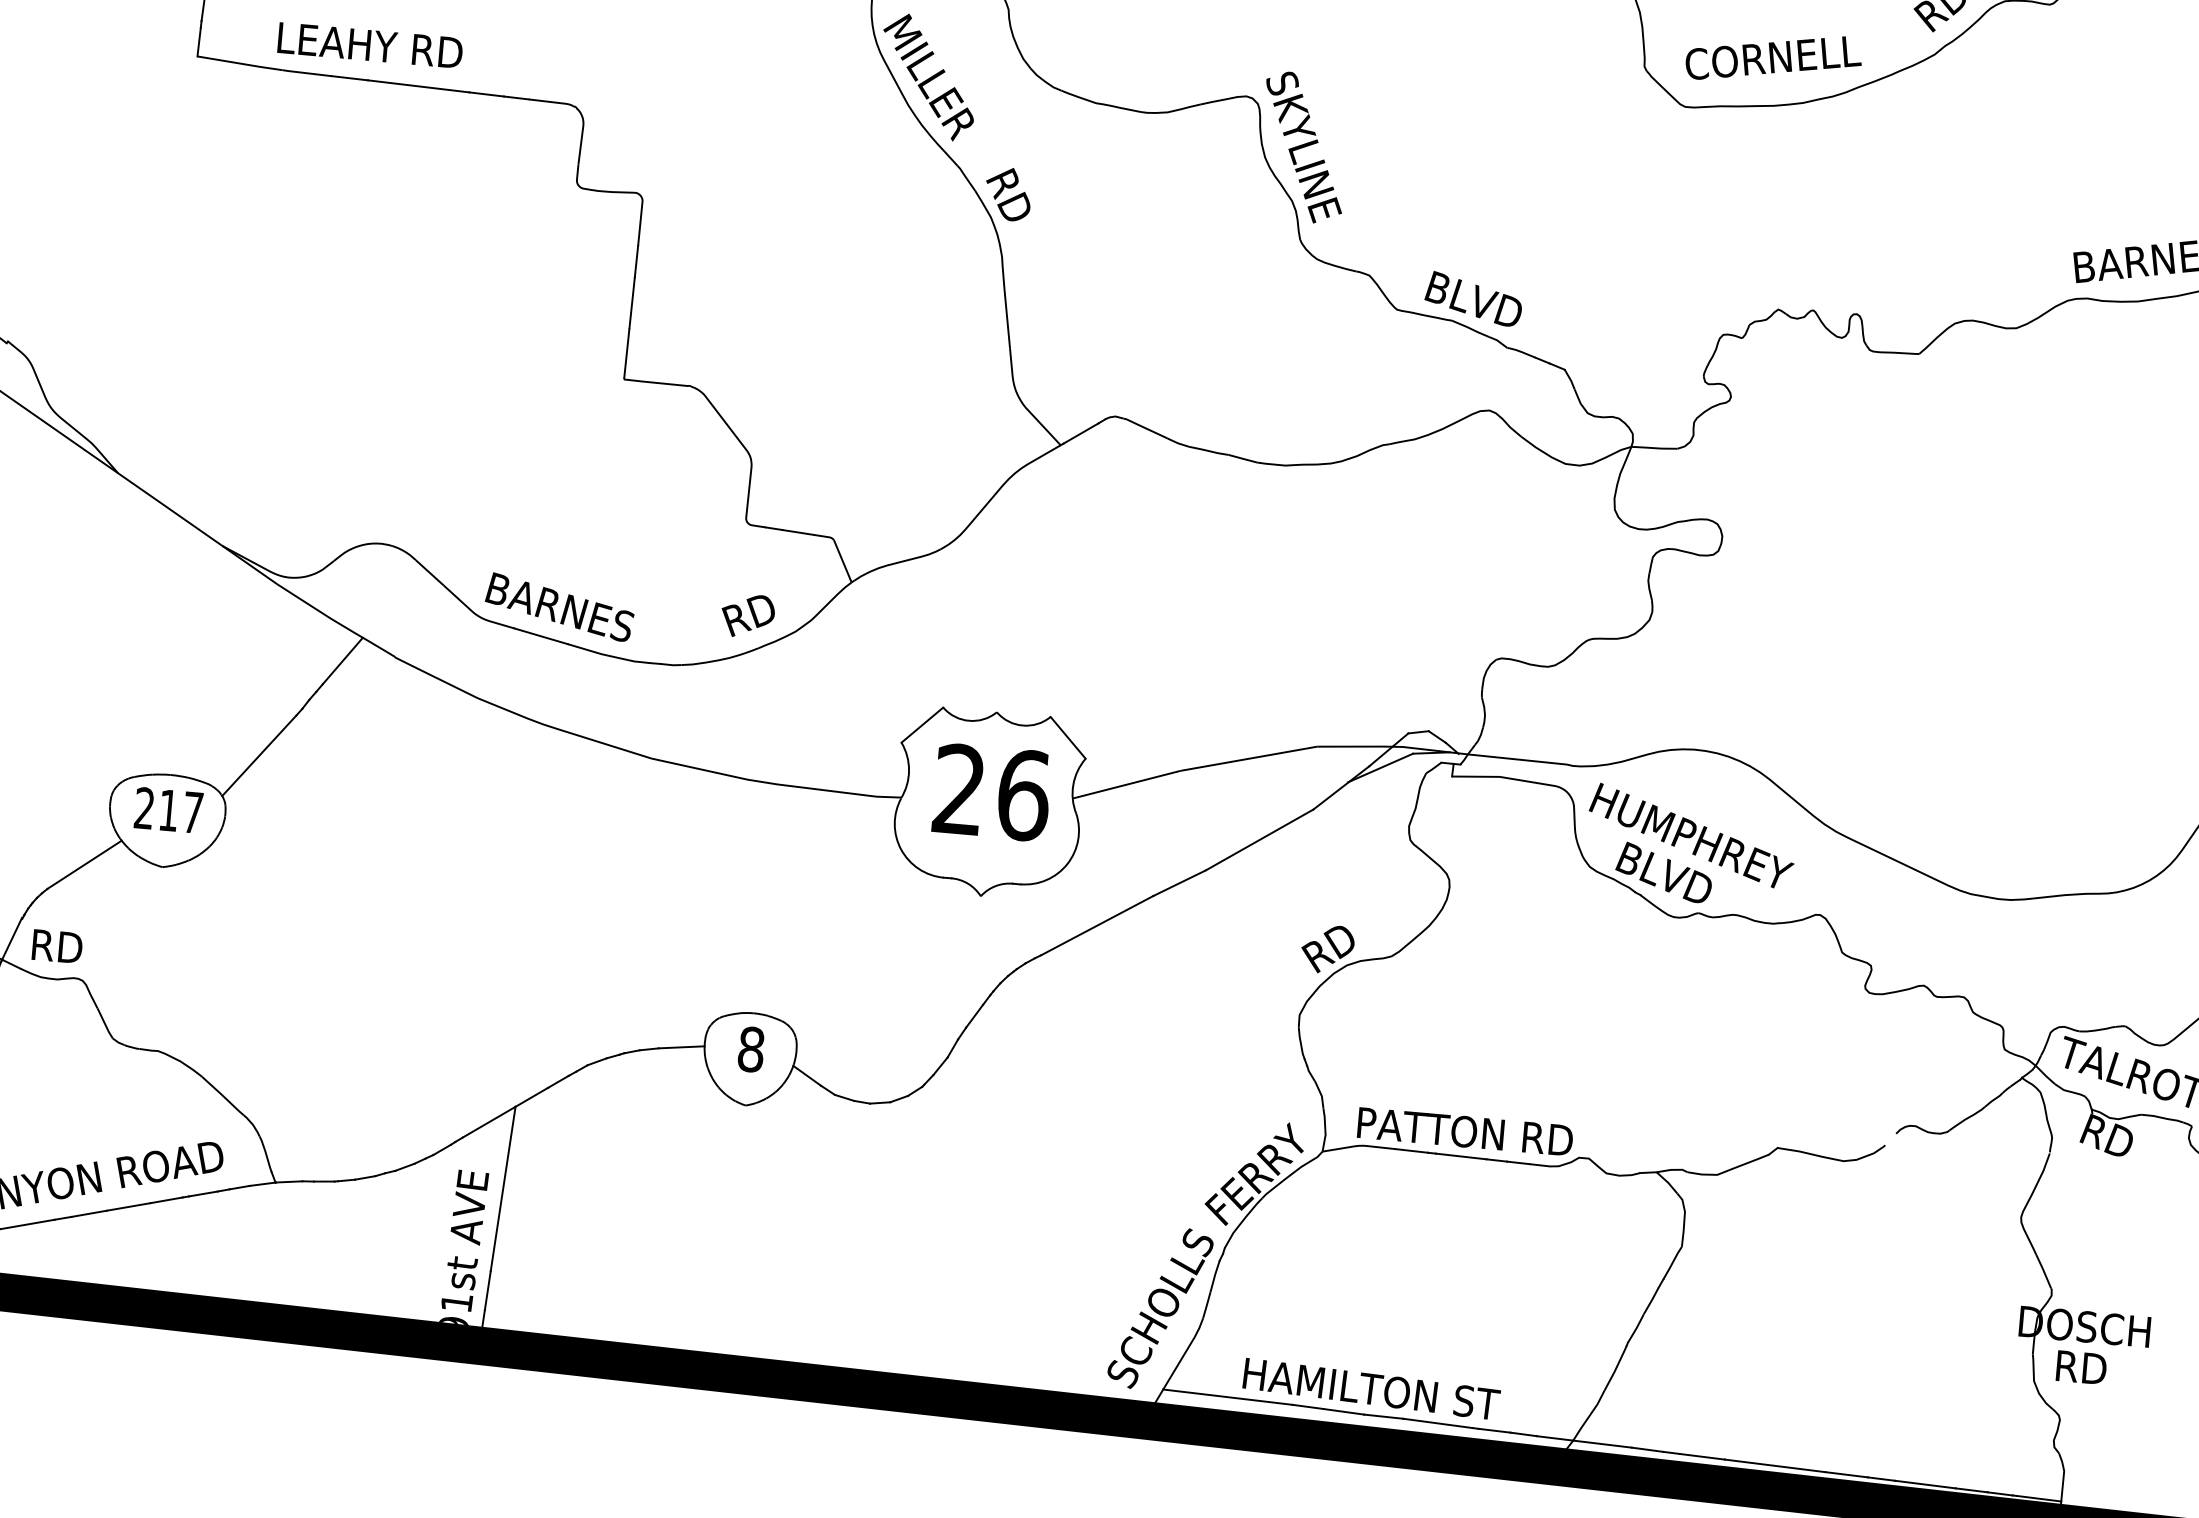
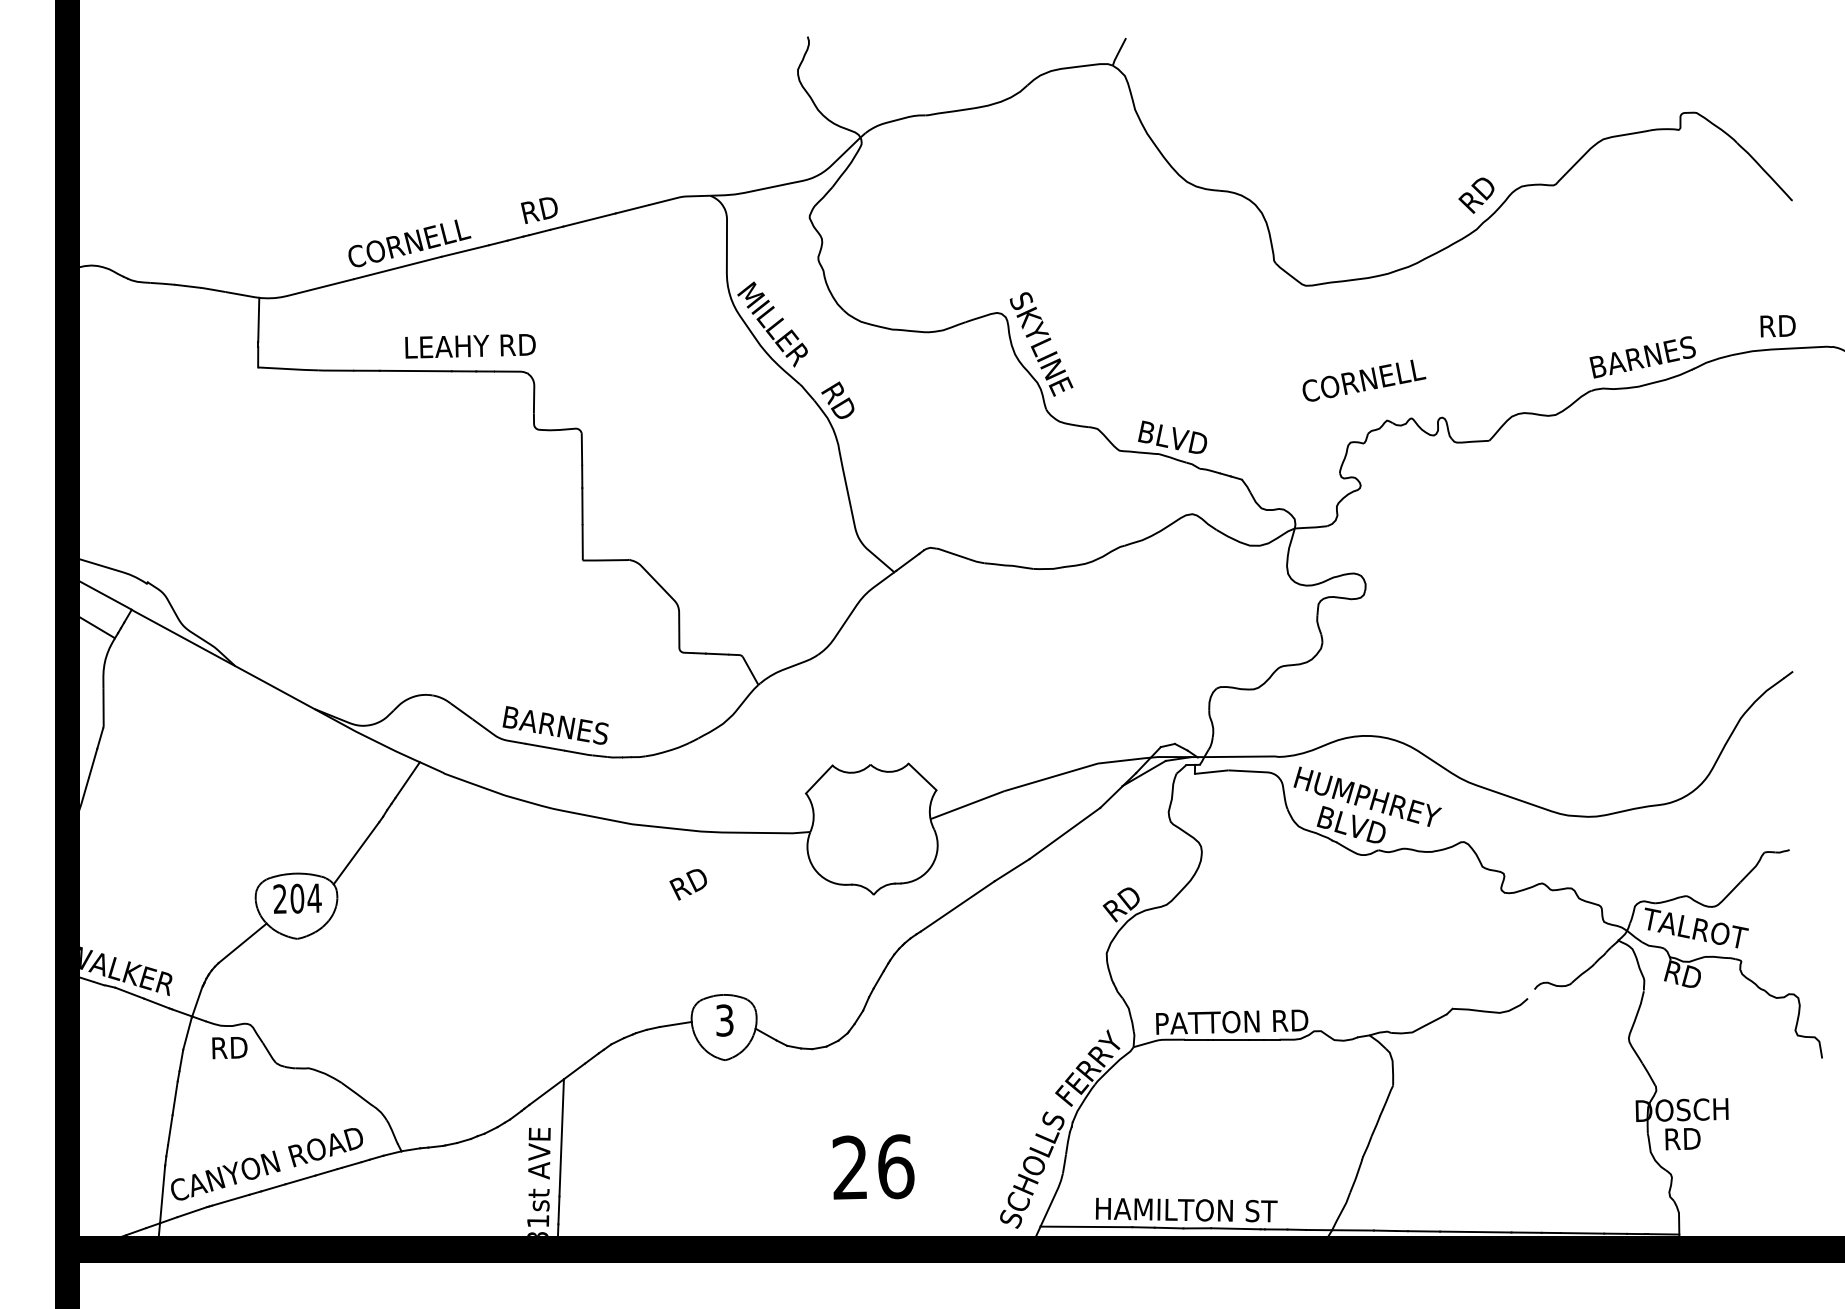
text: (370, 45) -> (470, 346), moved
text: (1774, 58) -> (1364, 380), moved
text: (746, 615) -> (687, 884), moved
text: (992, 791) -> (873, 1166), moved
text: (180, 811) -> (305, 898), 217 -> 204
text: (56, 947) -> (229, 1048), moved
text: (750, 1049) -> (724, 1020), 8 -> 3
text: (453, 1319) -> (537, 1233), 91st -> 31st

